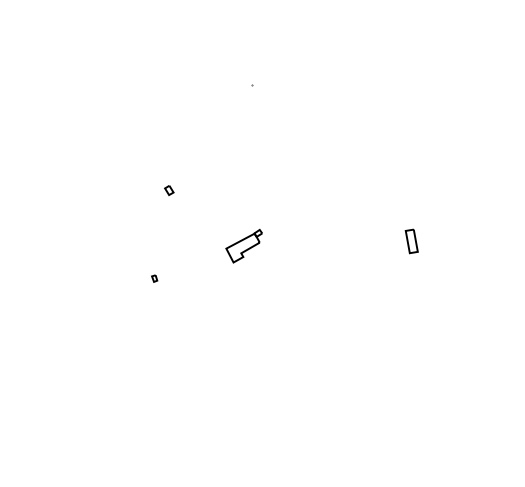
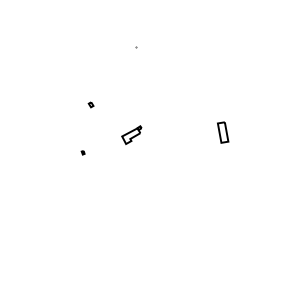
part: (410, 241) -> (222, 132), size x1.6

